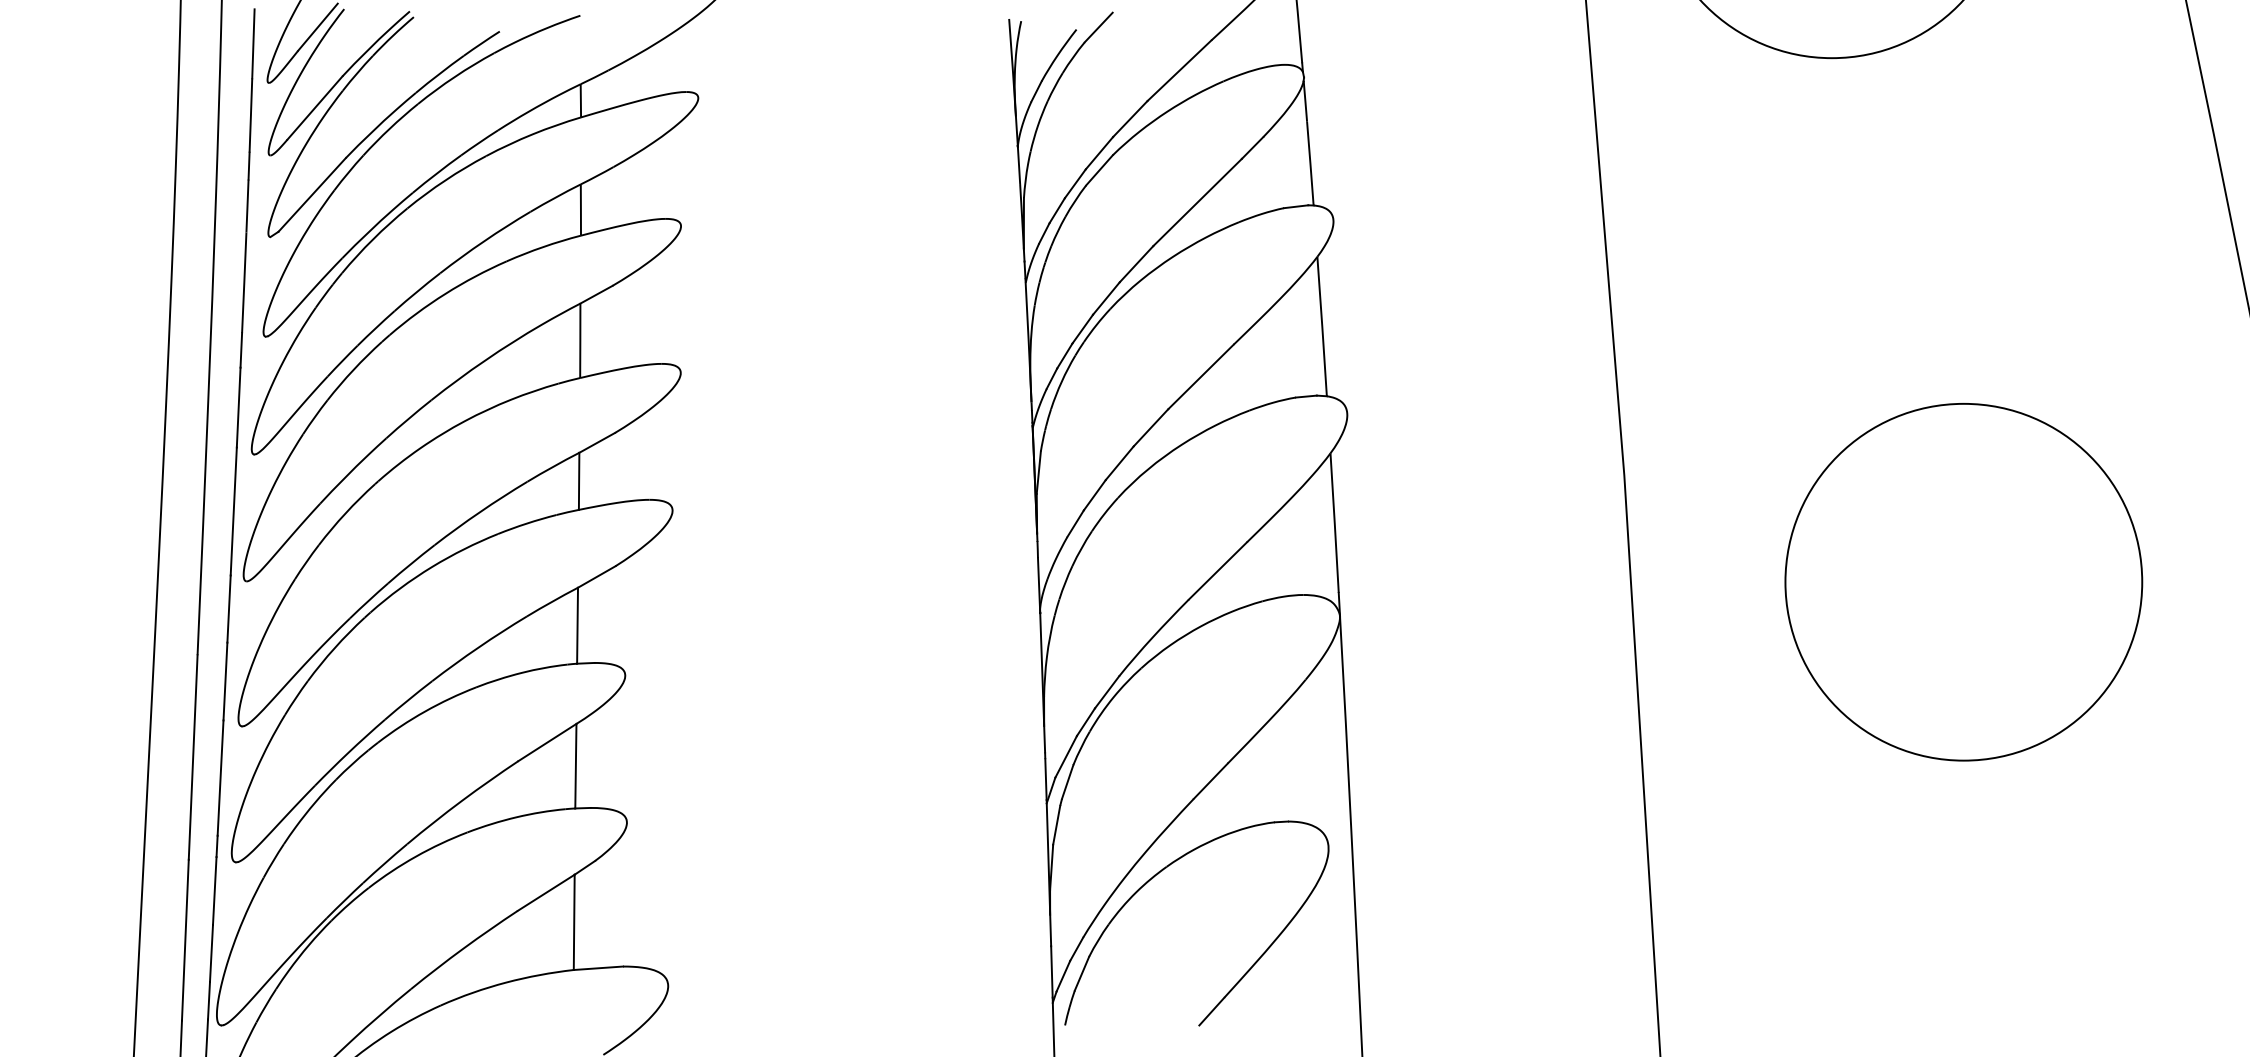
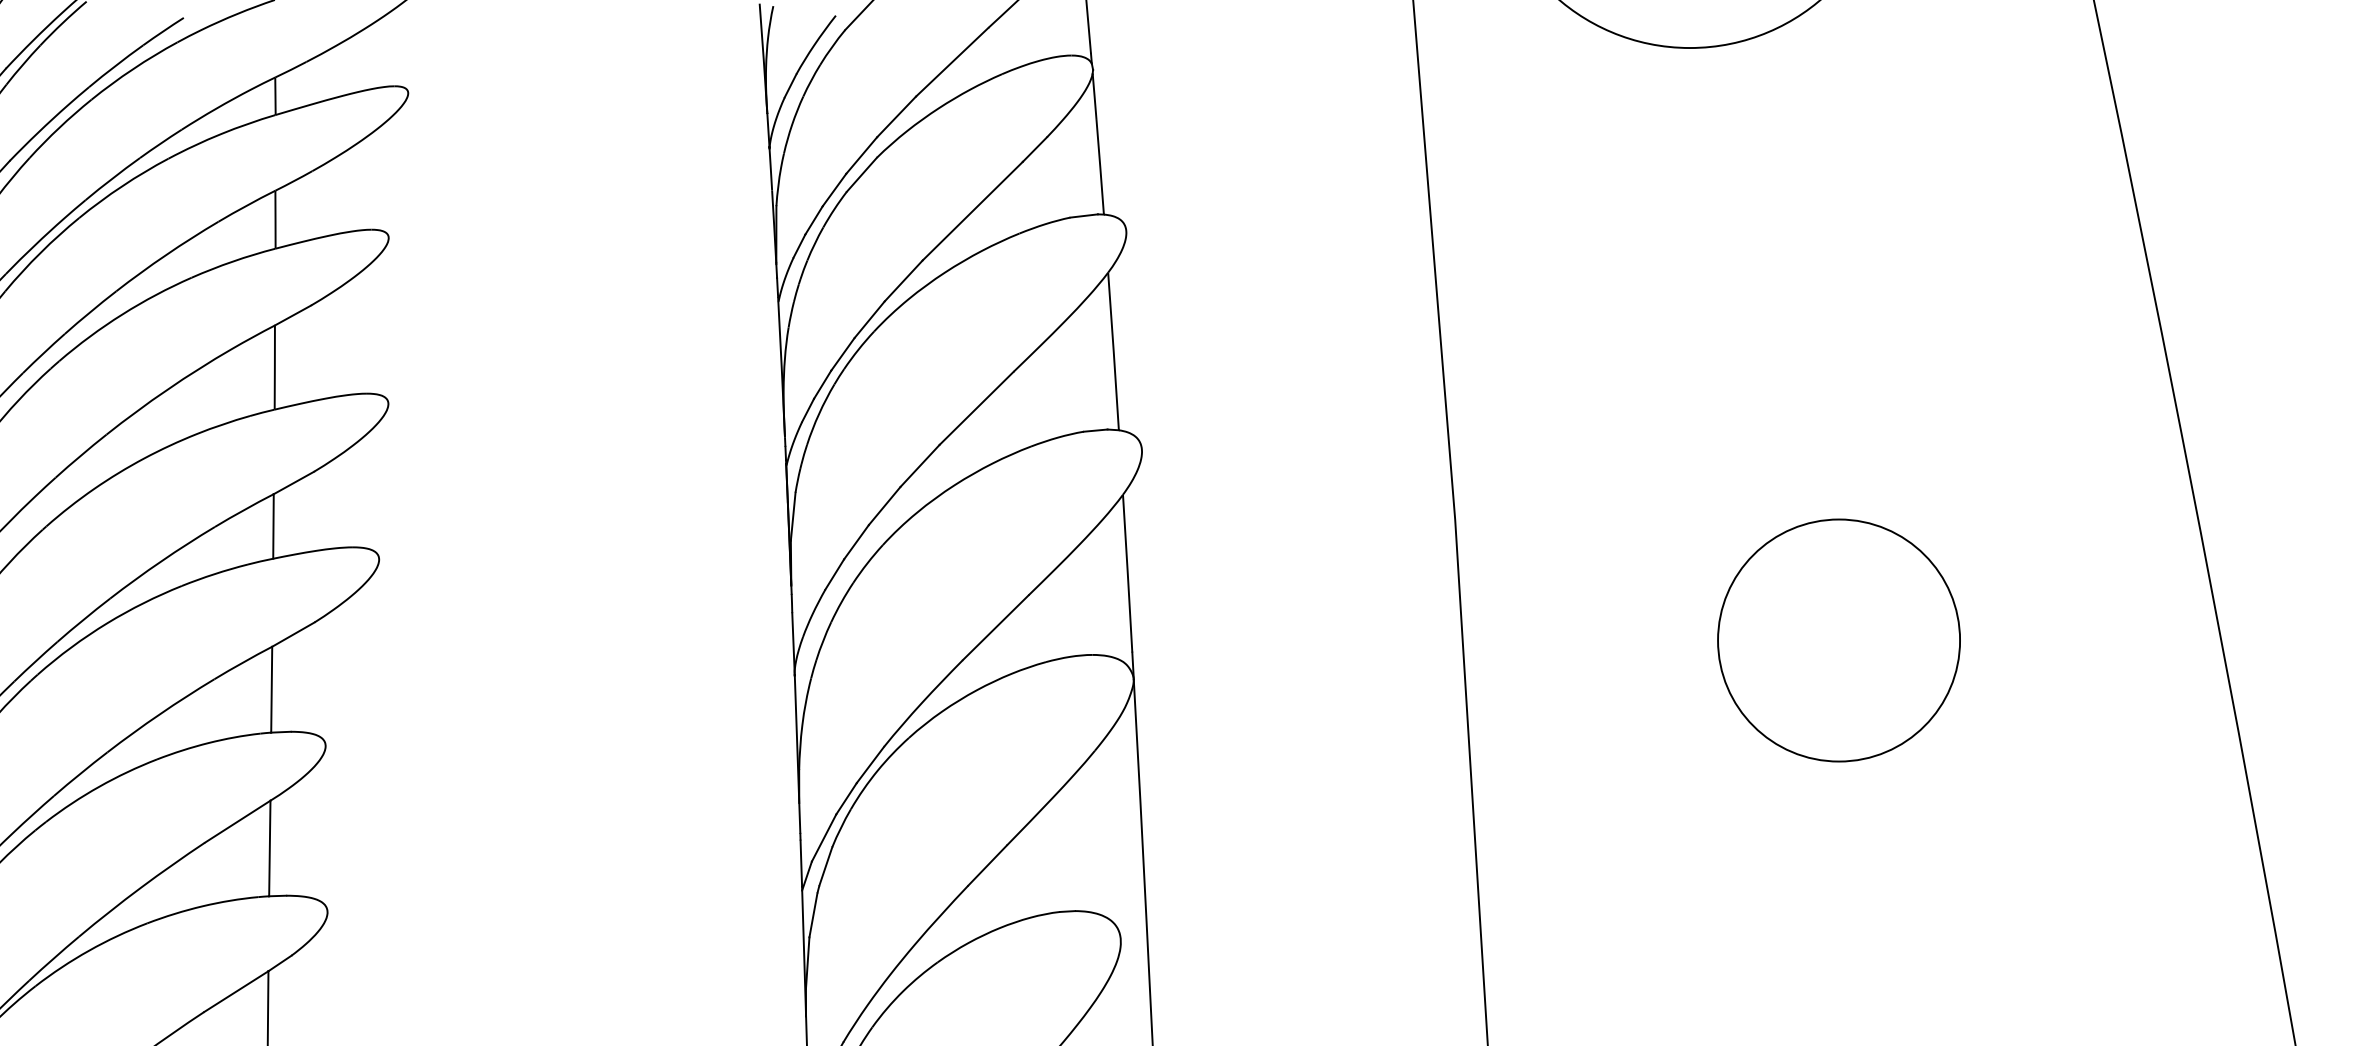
circle: (1963, 581) -> (1838, 639), size x0.6

